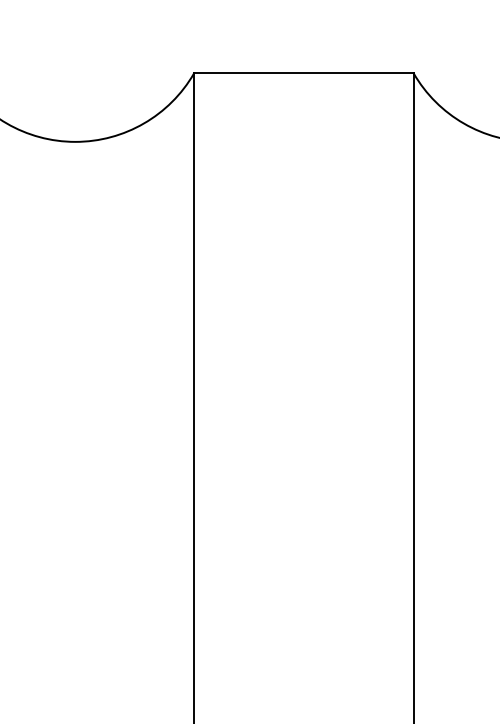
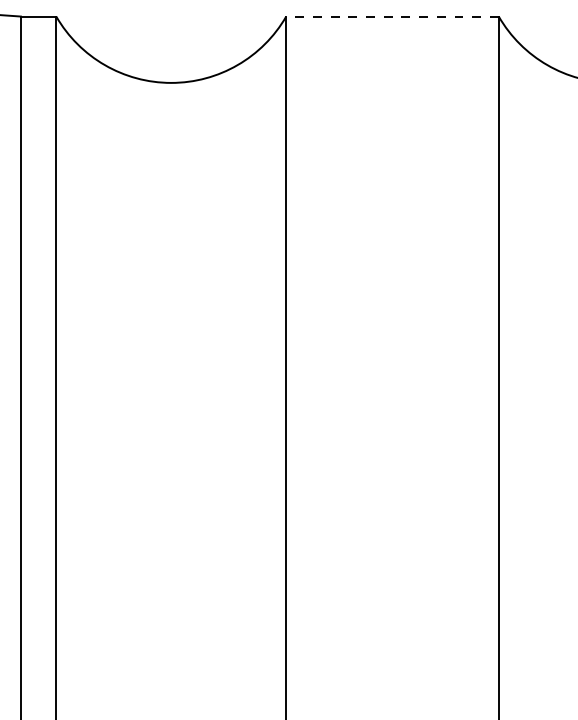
line: (303, 73) -> (392, 16), solid -> dashed

